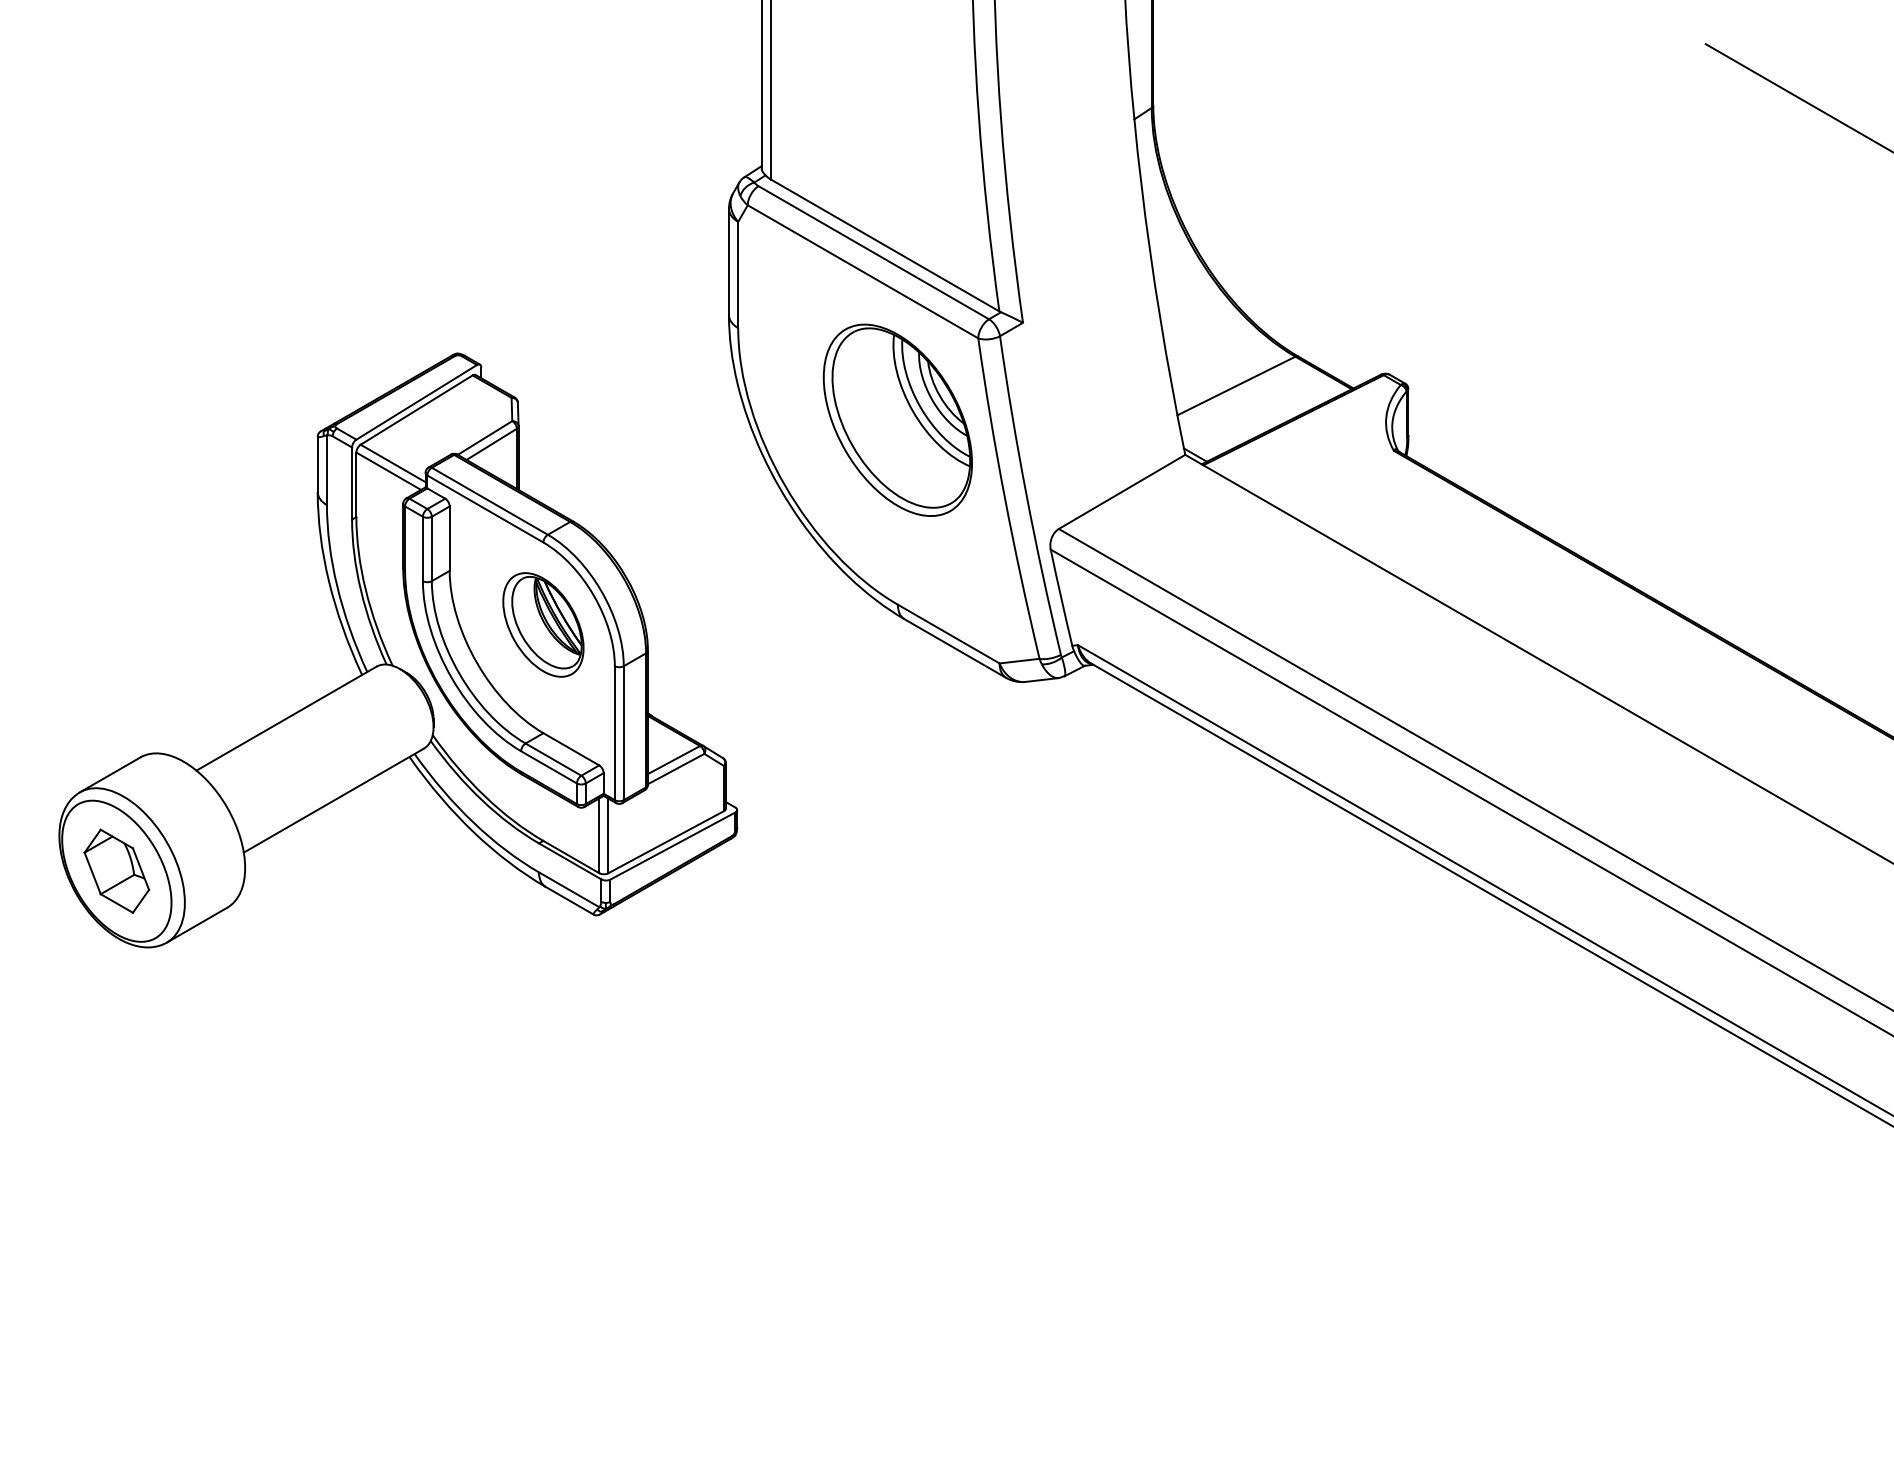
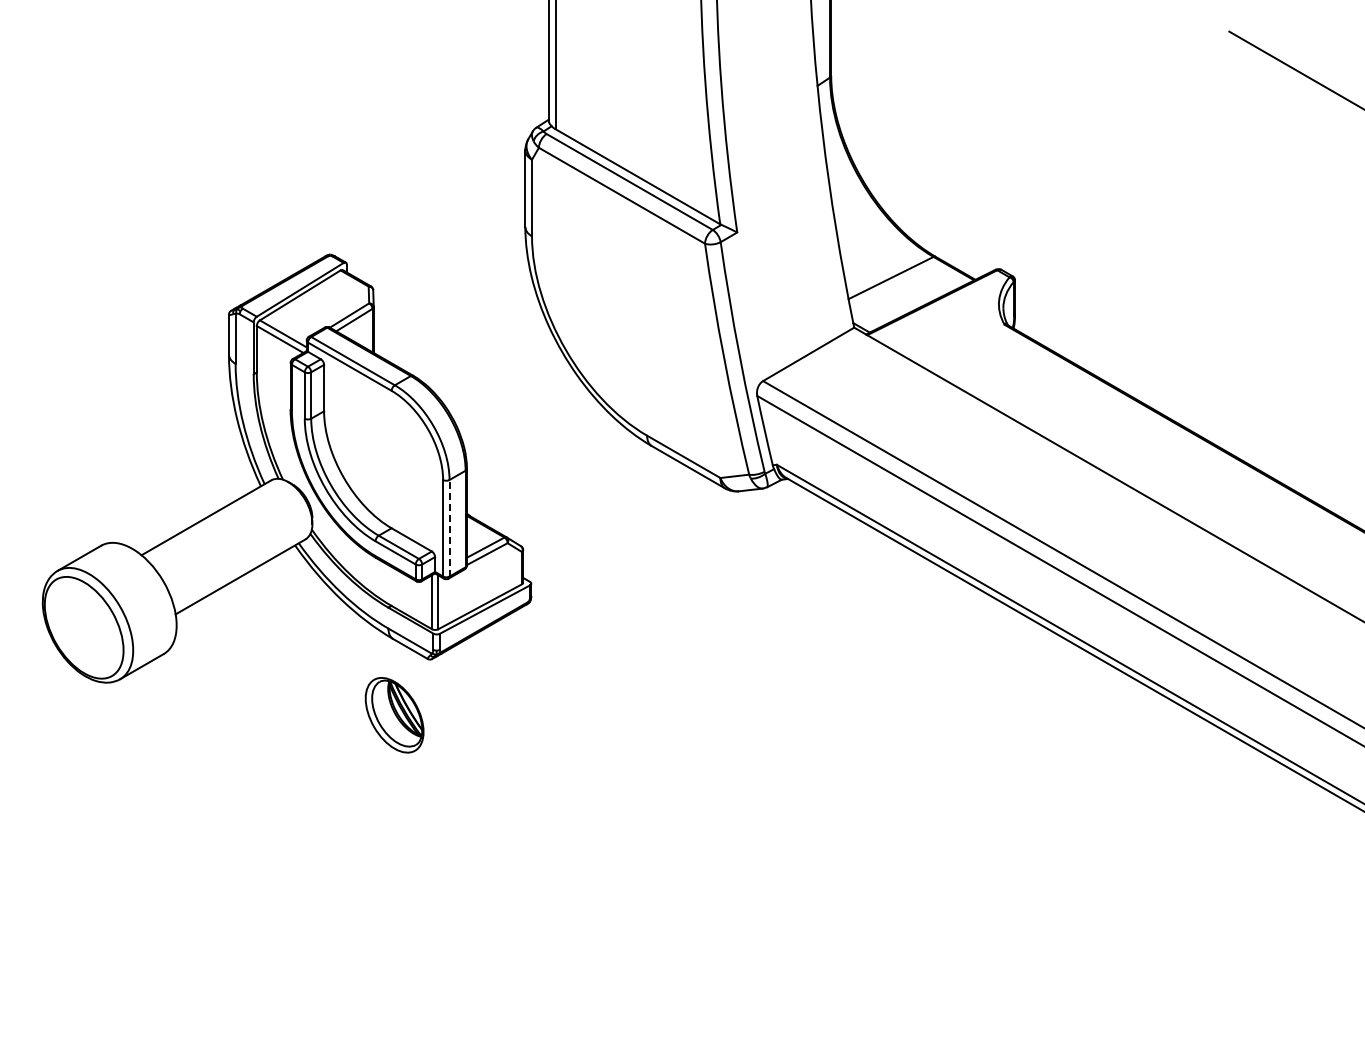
part: (897, 419) -> (646, 302), removed
part: (543, 625) -> (394, 715), moved
line: (623, 732) -> (449, 527), solid -> dashed
part: (115, 870) -> (83, 627), removed

